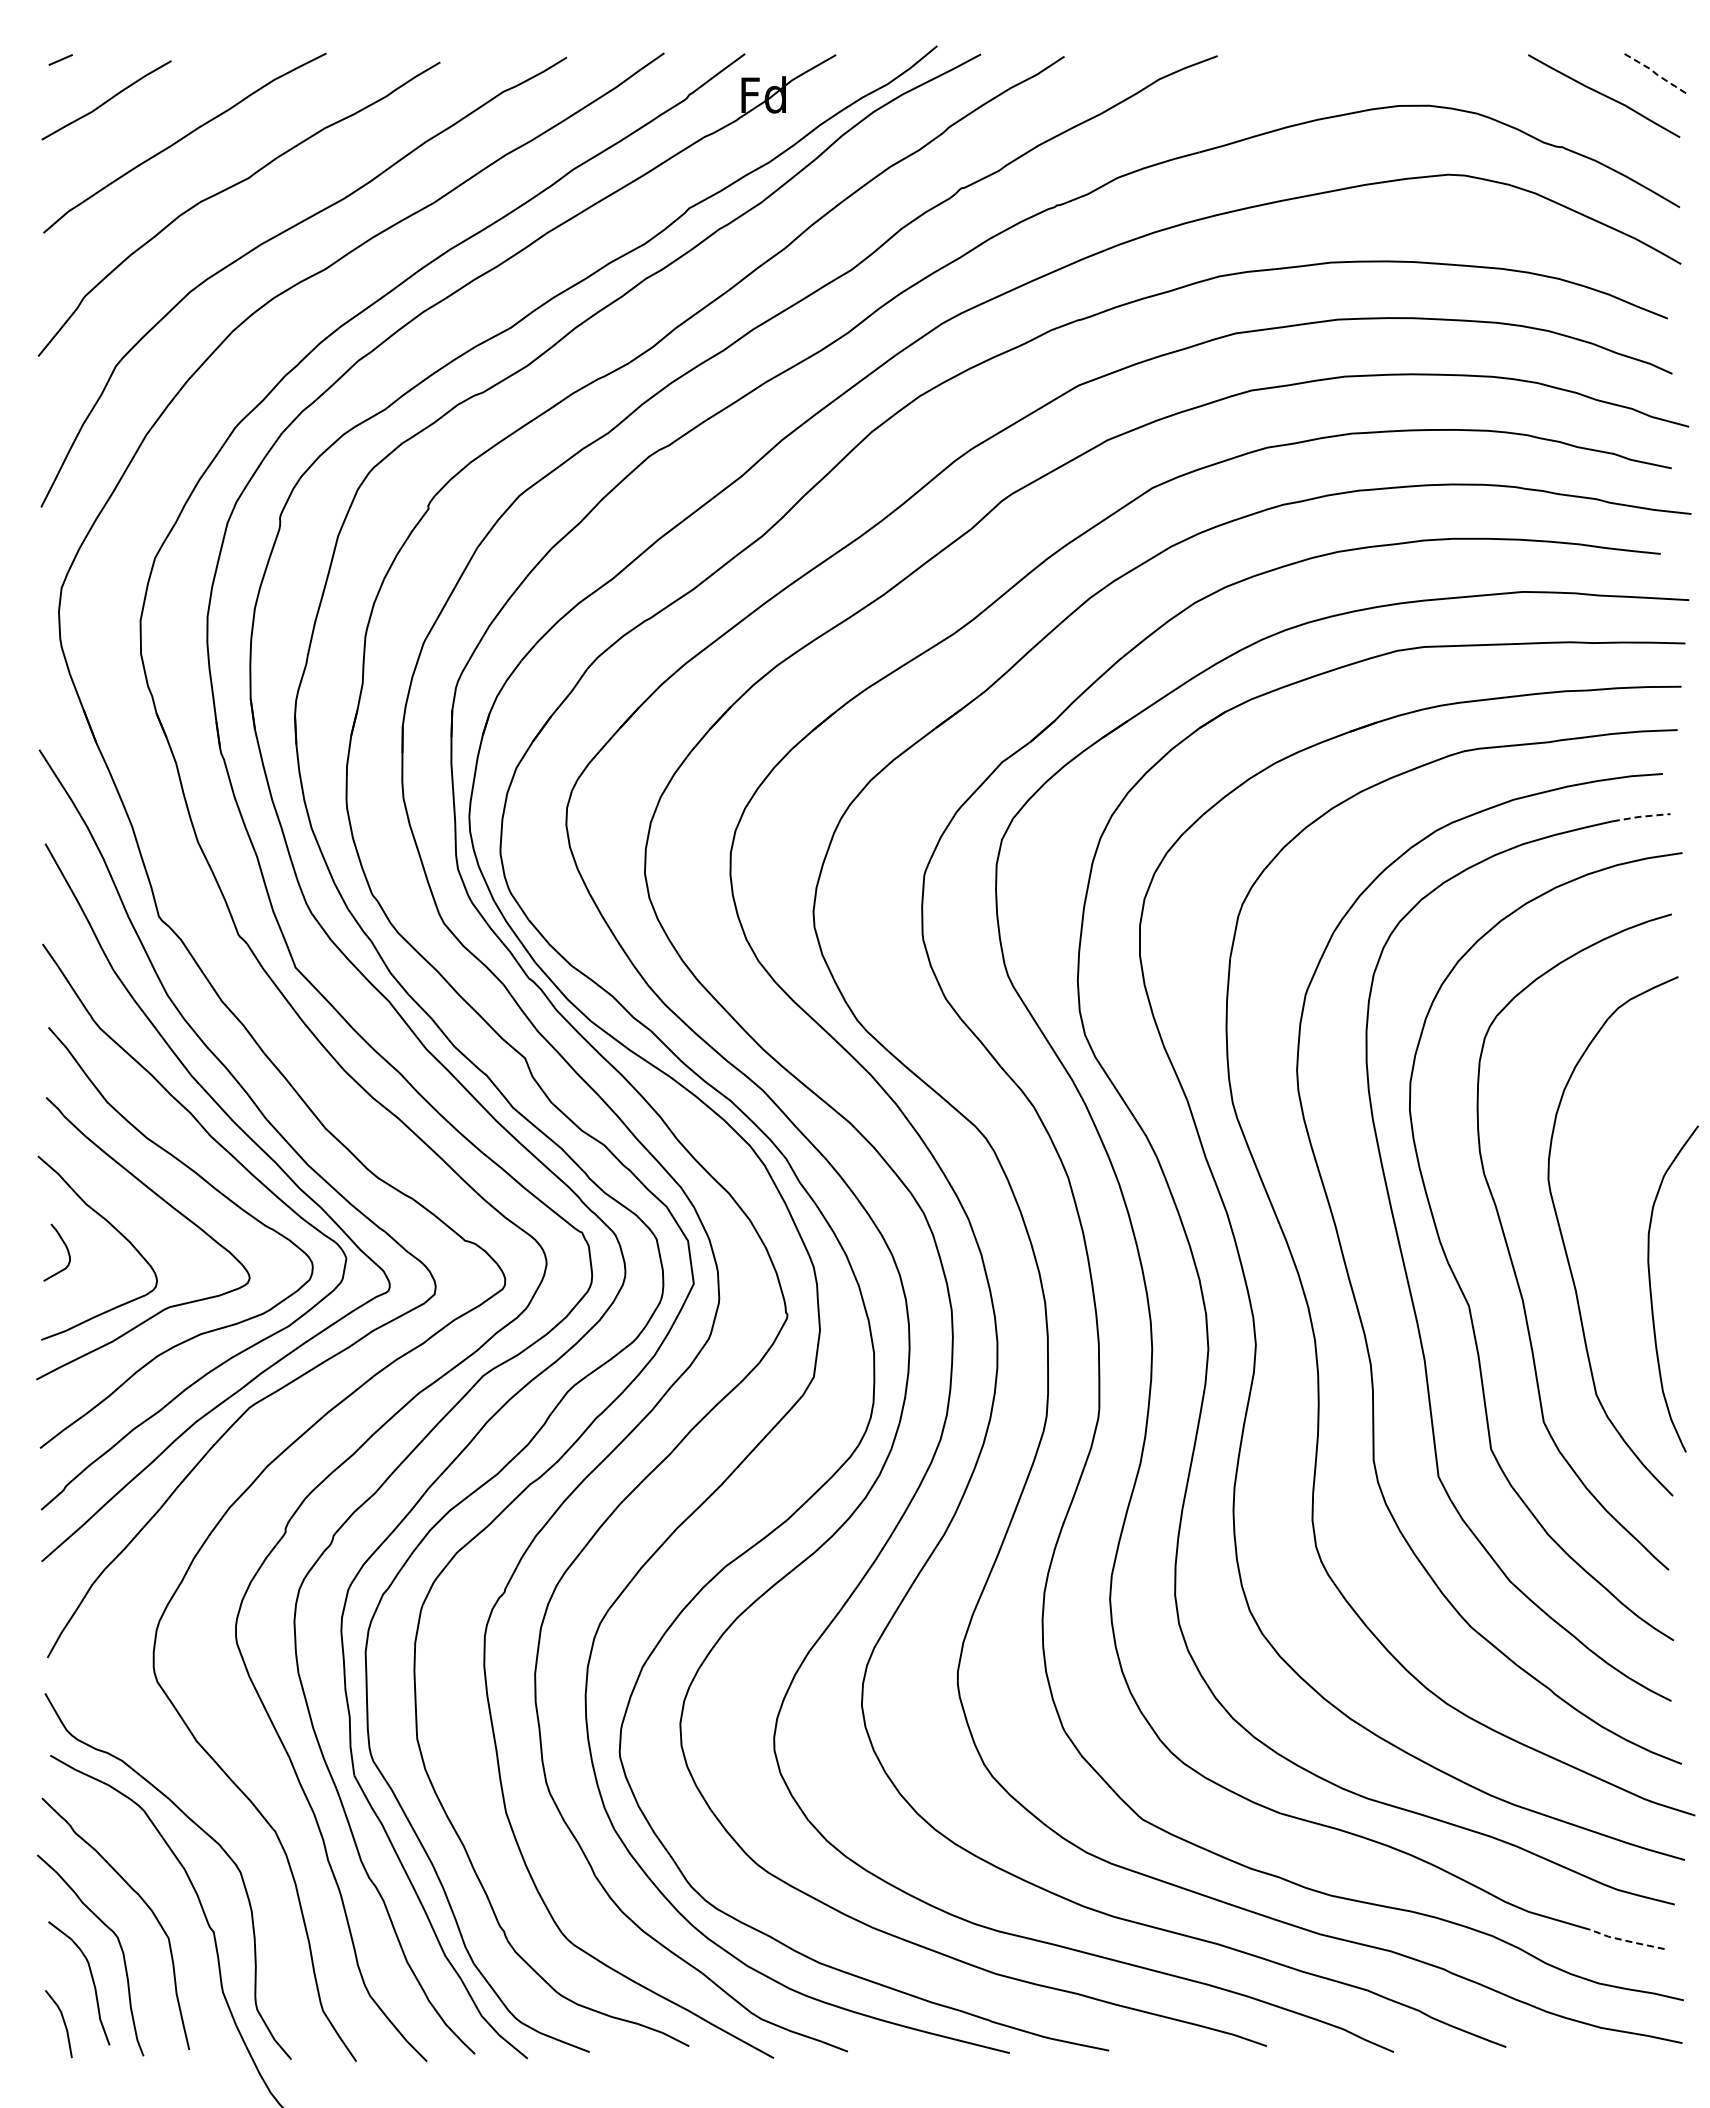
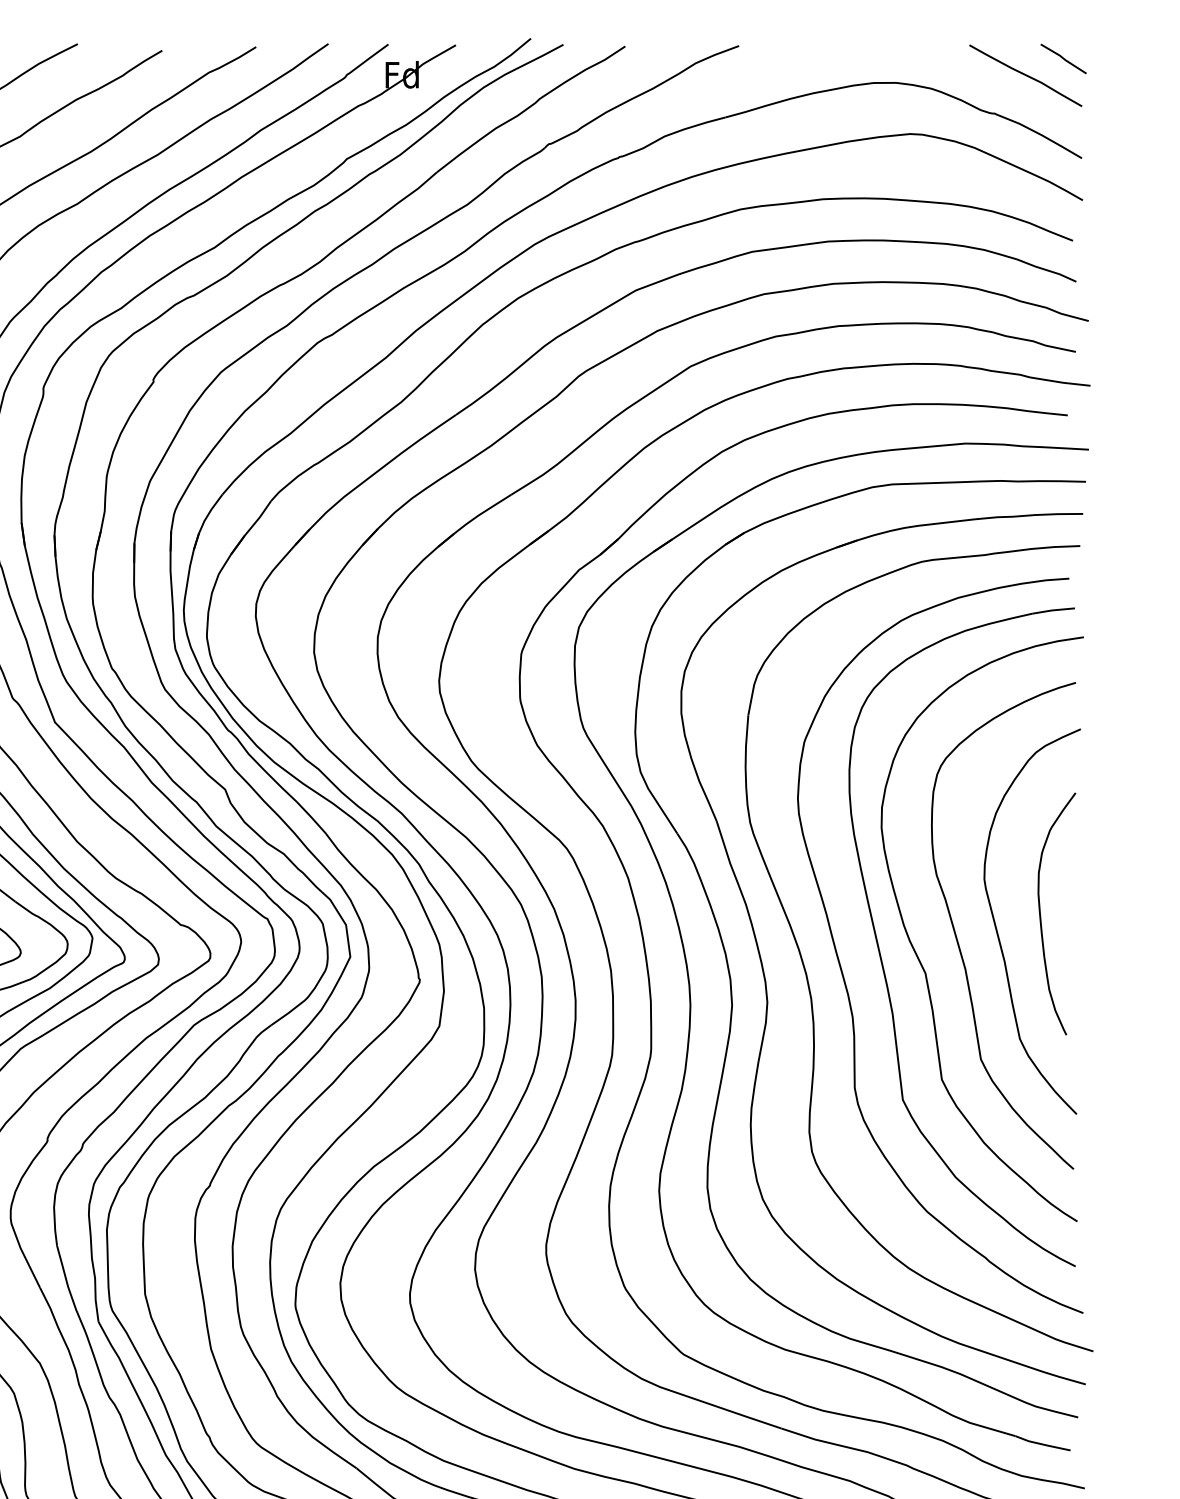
line: (1655, 73) -> (1063, 58), dashed -> solid
line: (1641, 816) -> (1053, 610), dashed -> solid
curve: (1651, 1288) -> (1040, 913), moved
line: (1626, 1940) -> (1042, 1444), dashed -> solid

